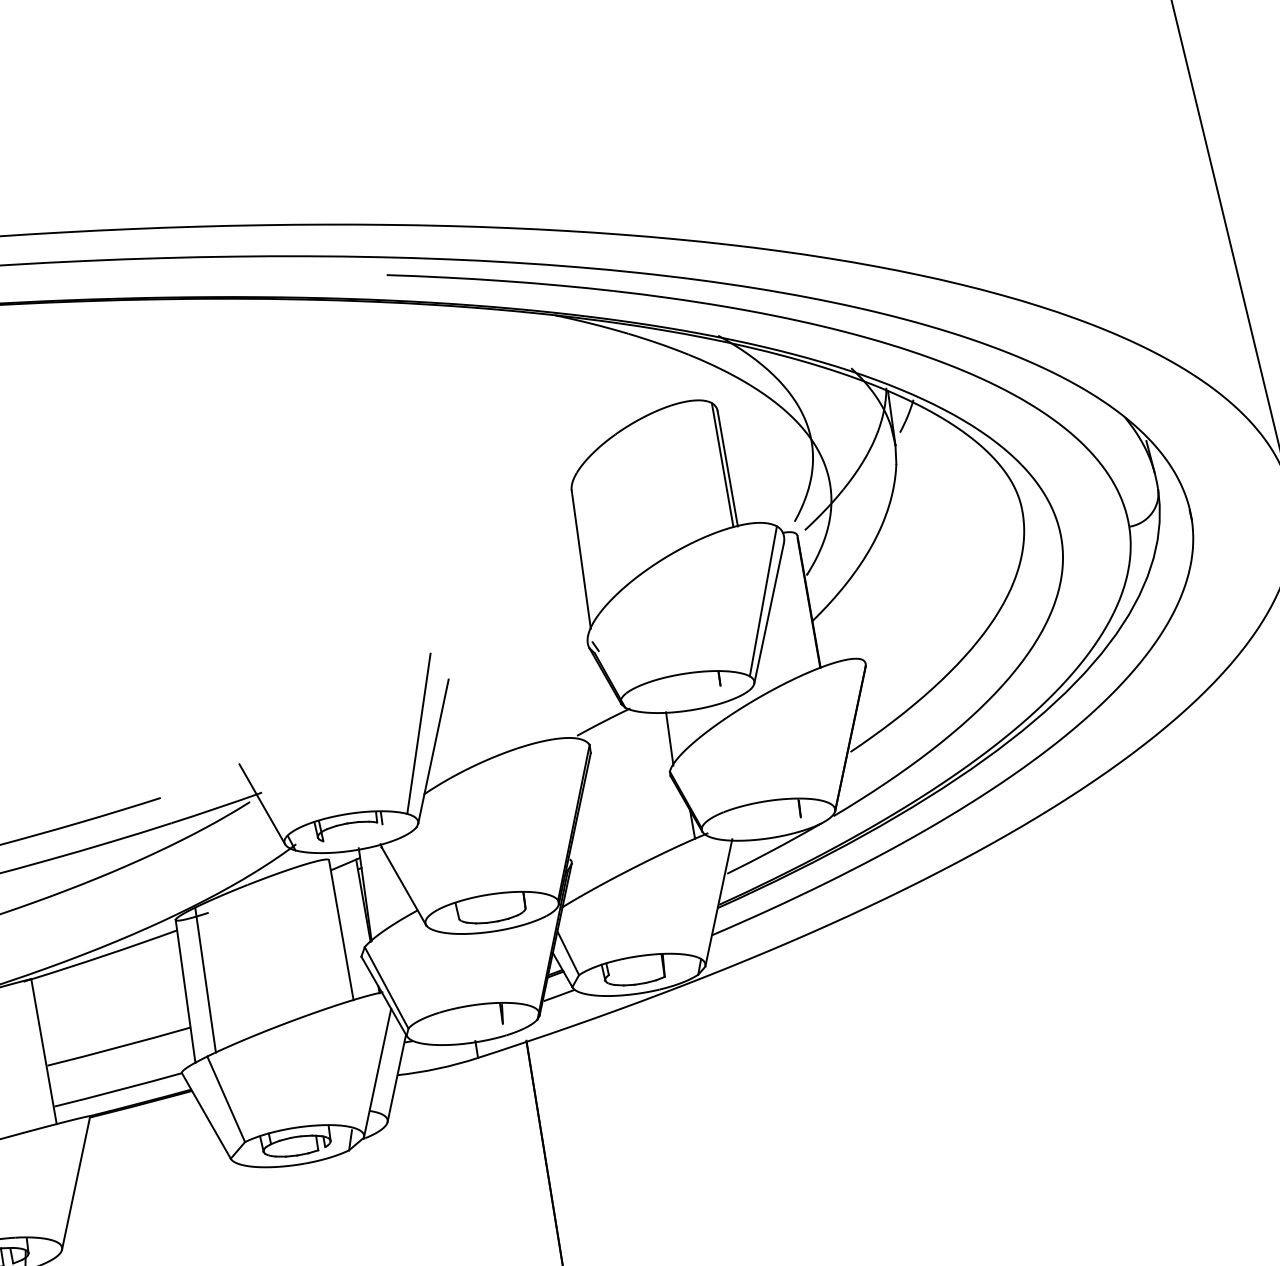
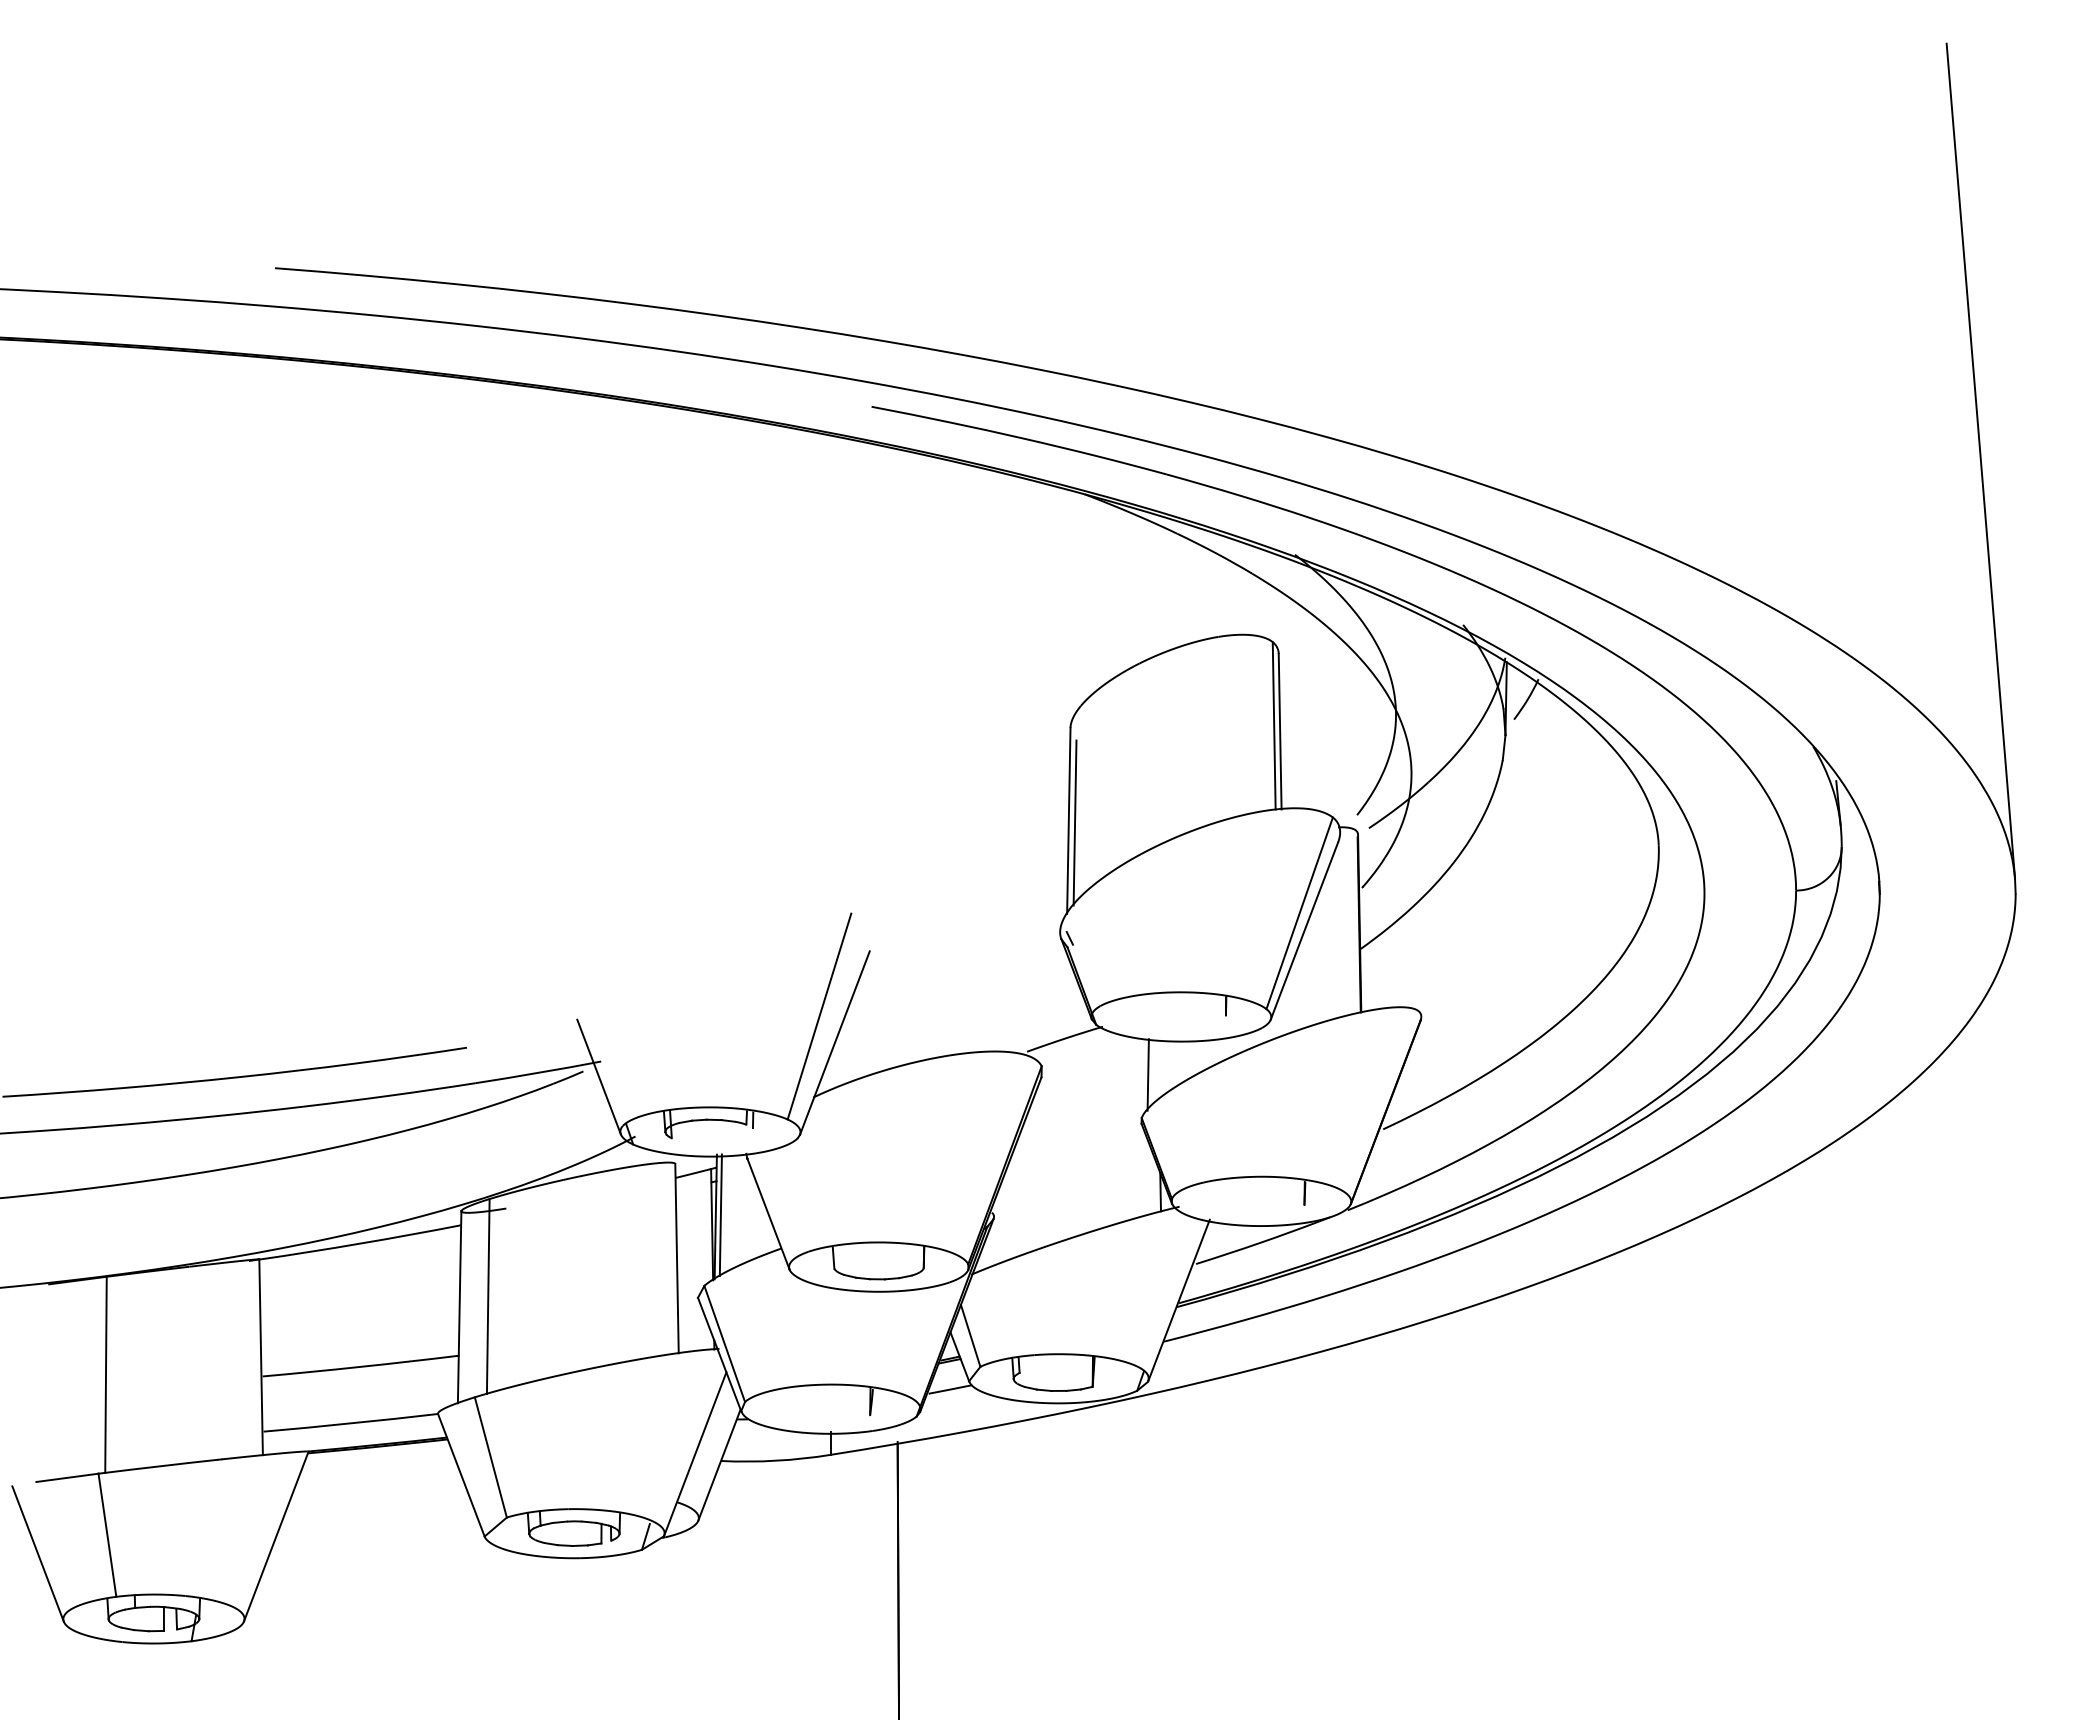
line: (585, 560) -> (1074, 822), added
line: (368, 893) -> (720, 1215), added

